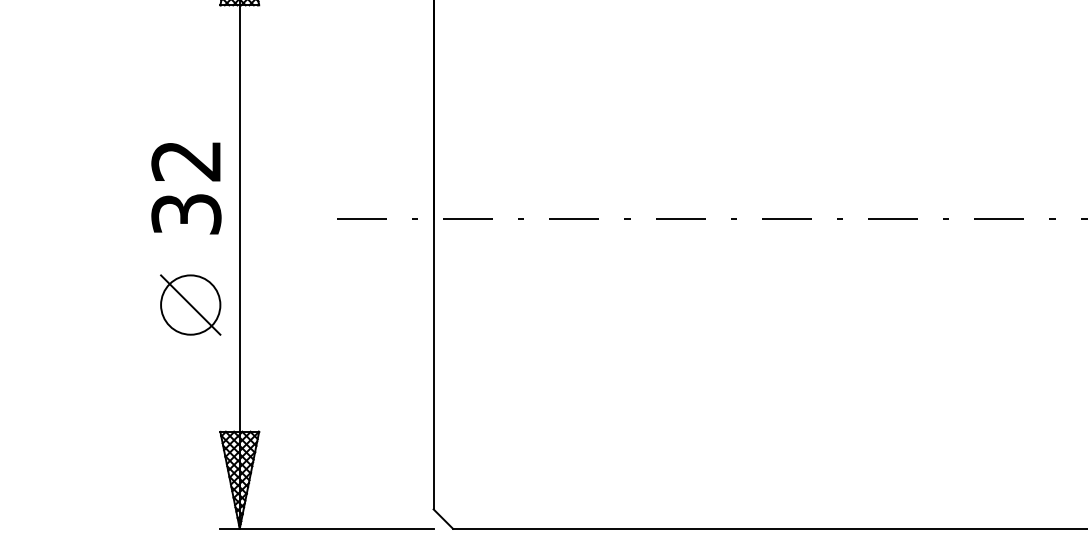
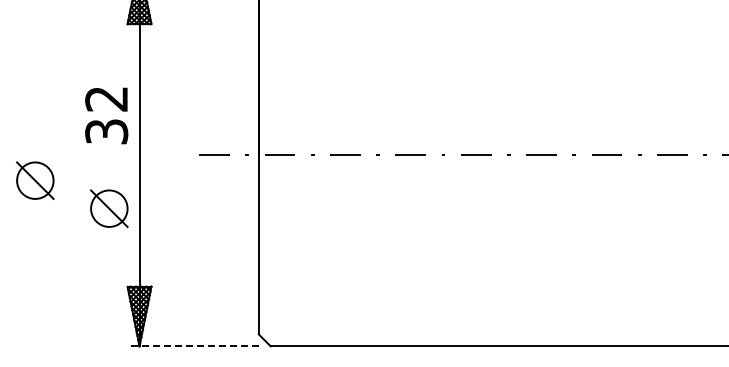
text: (186, 187) -> (106, 115), moved
part: (70, 259) -> (35, 180), added
line: (327, 529) -> (193, 346), solid -> dashed

